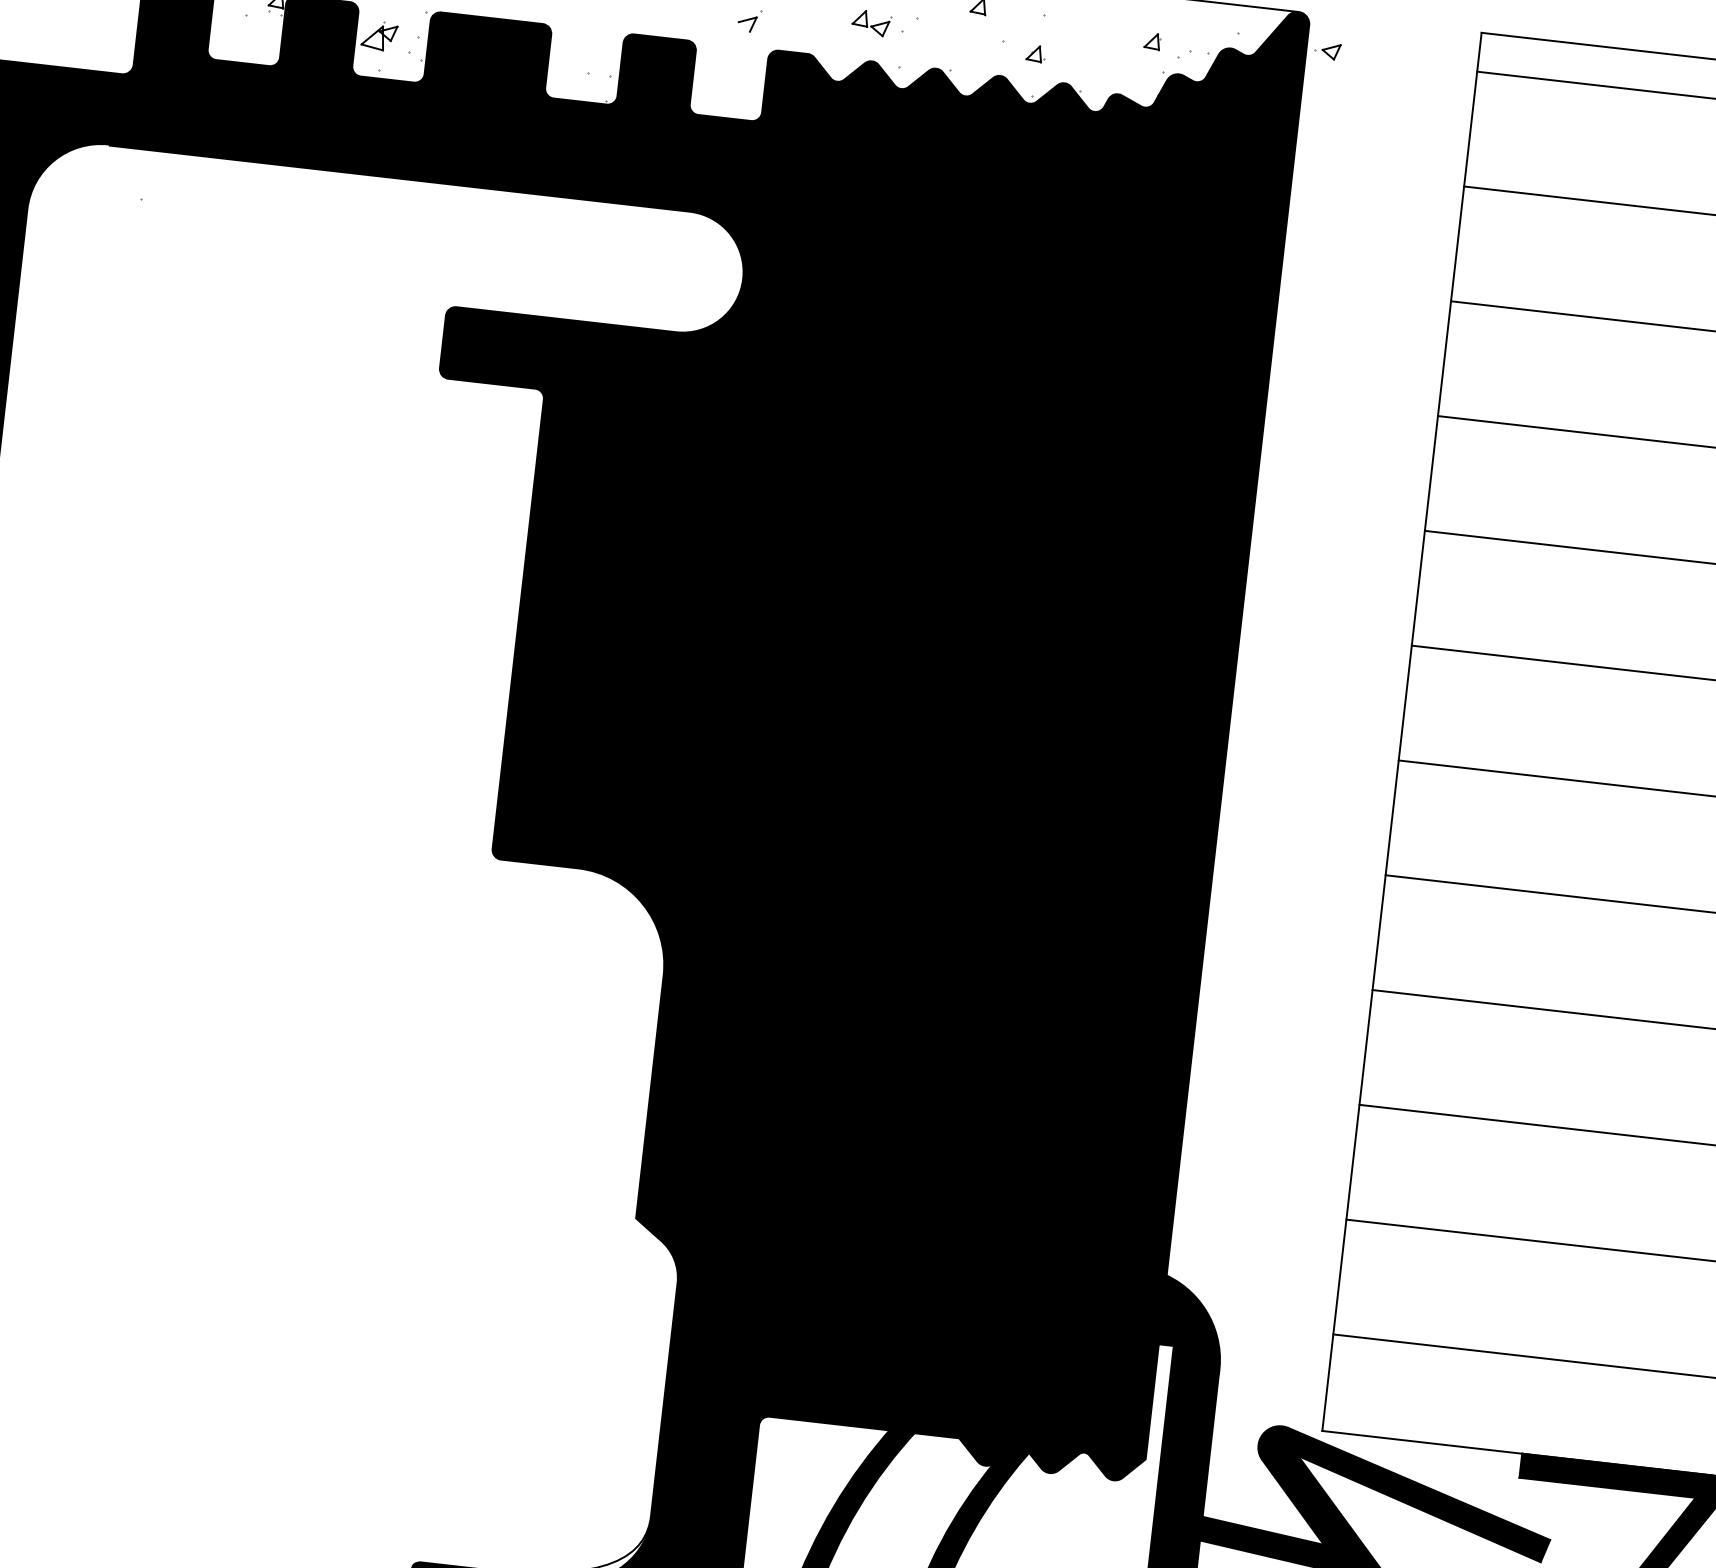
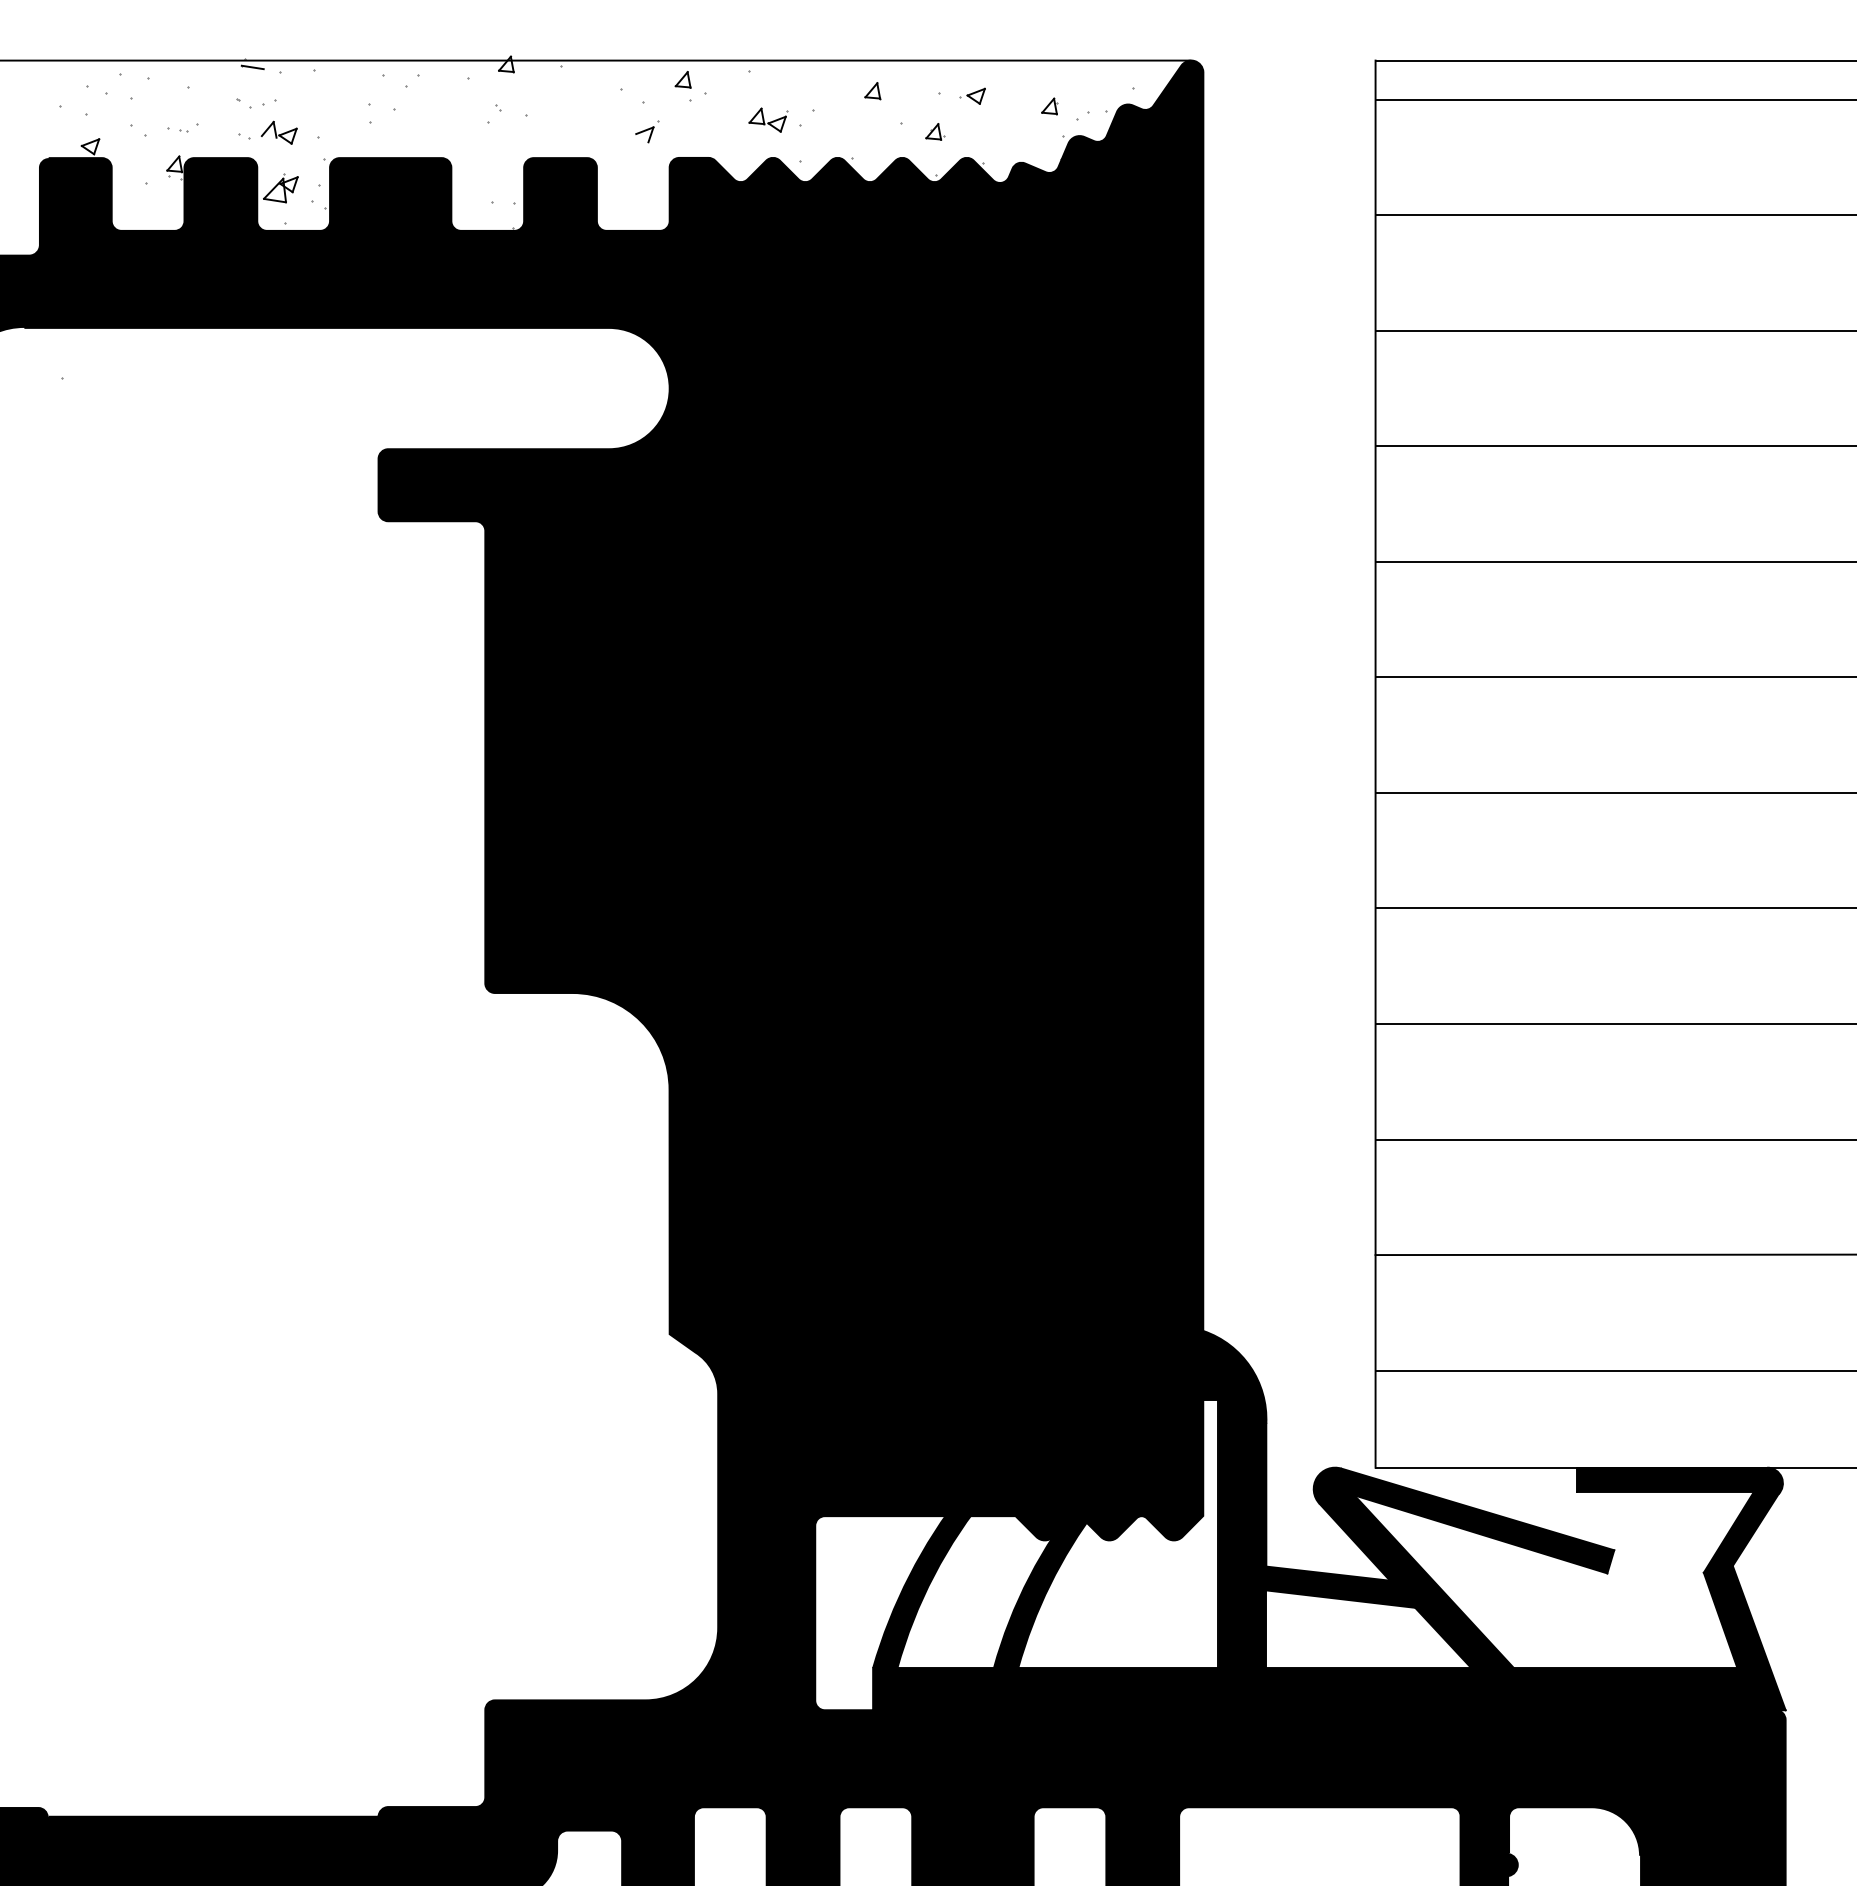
part: (1327, 50) -> (972, 95), moved

